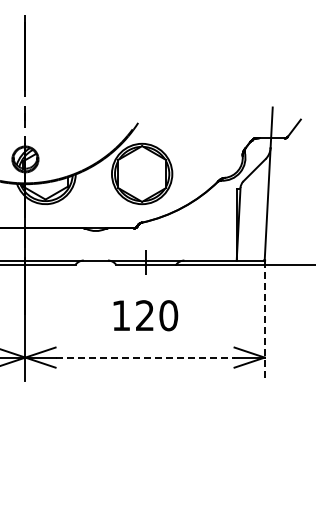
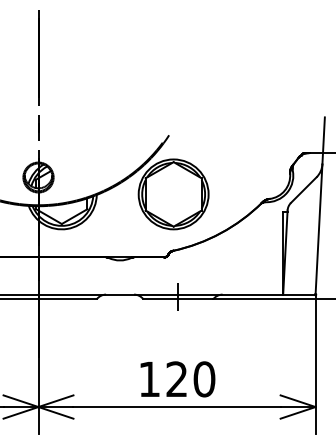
text: (145, 315) -> (177, 379), moved
line: (264, 321) -> (315, 365), dashed -> solid
line: (145, 357) -> (177, 406), dashed -> solid

